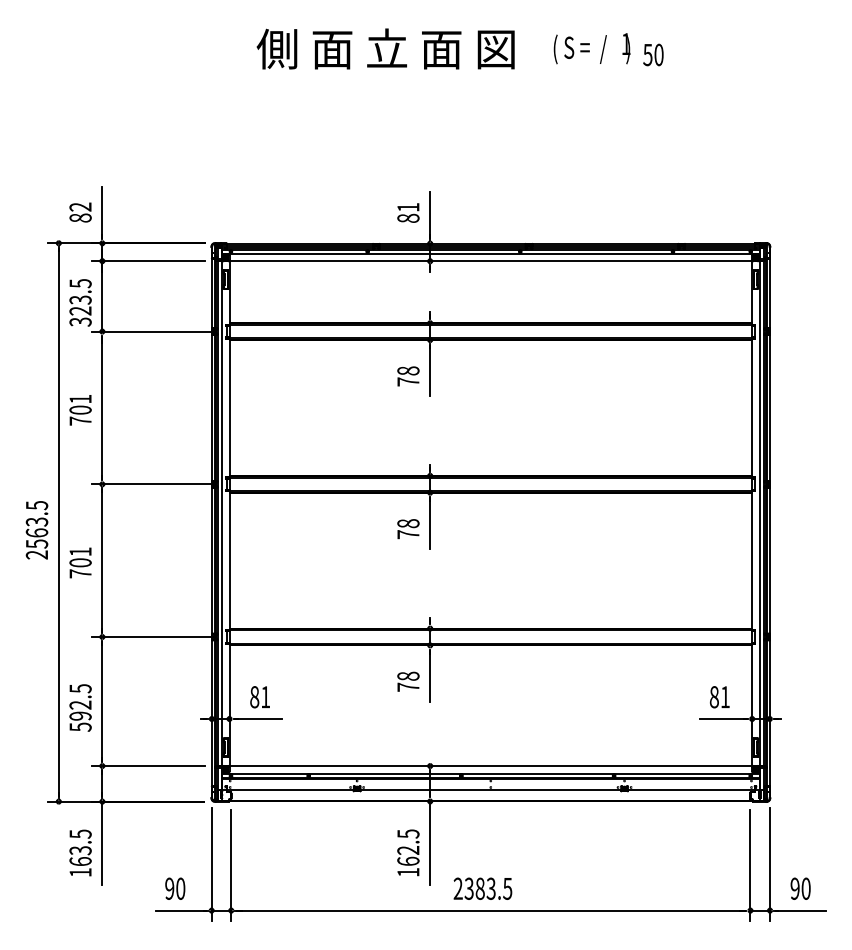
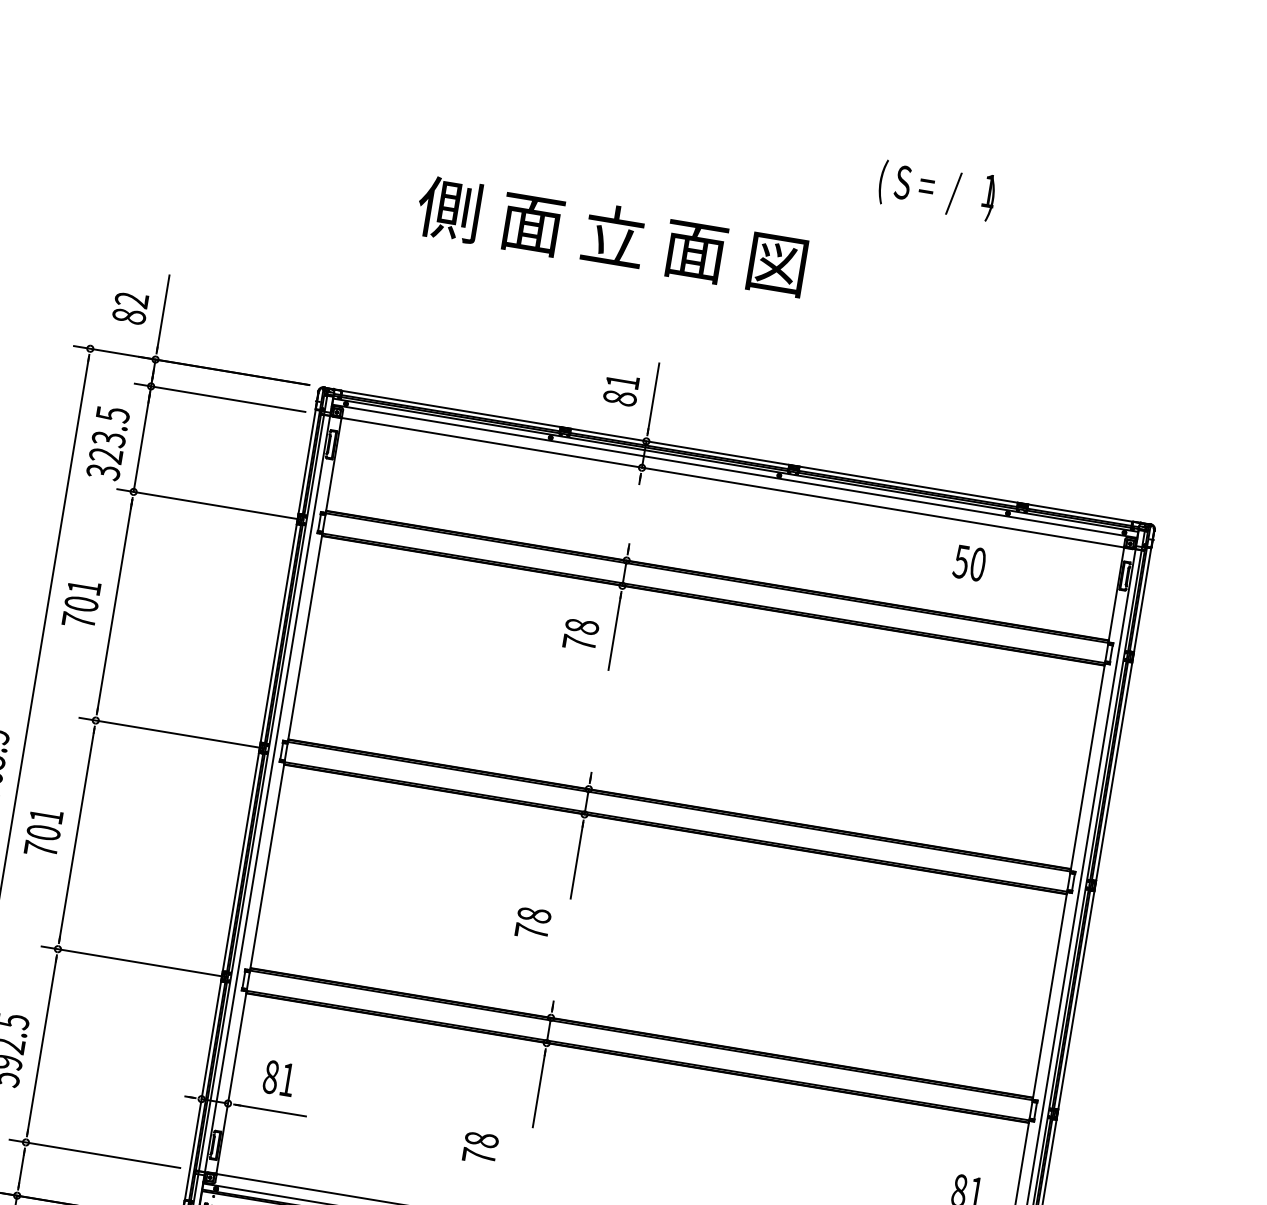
text: (385, 48) -> (611, 235), moved
text: (653, 54) -> (969, 562), moved
text: (408, 529) -> (533, 923), moved
text: (408, 681) -> (480, 1147), moved

